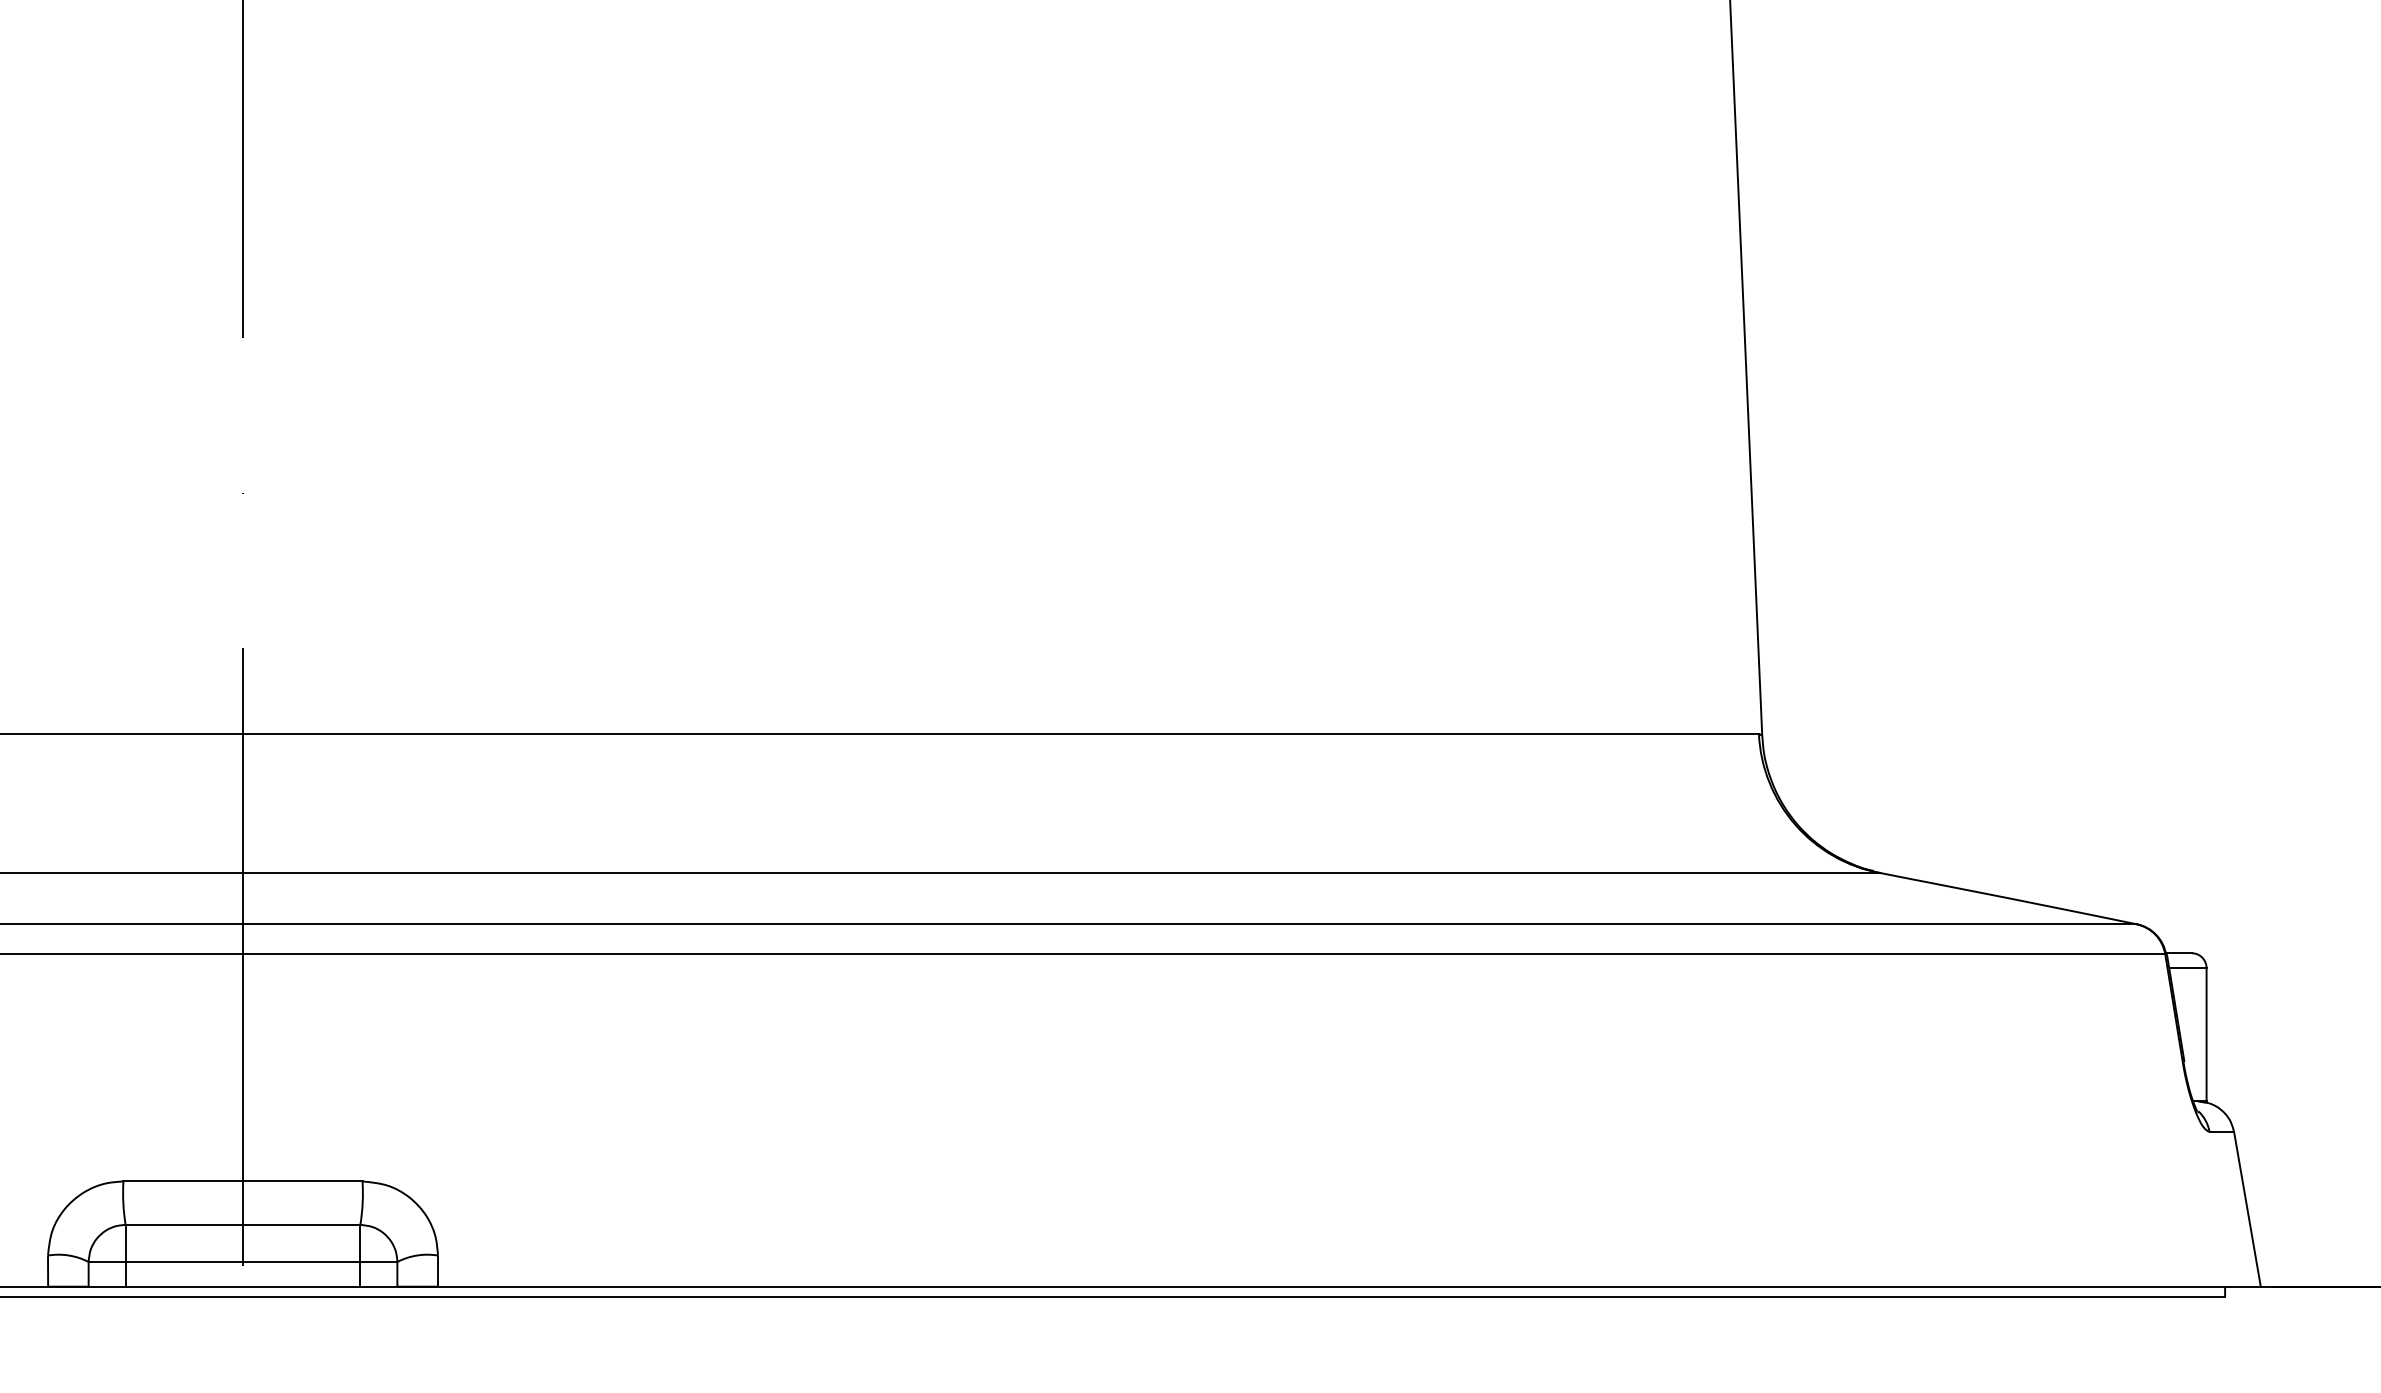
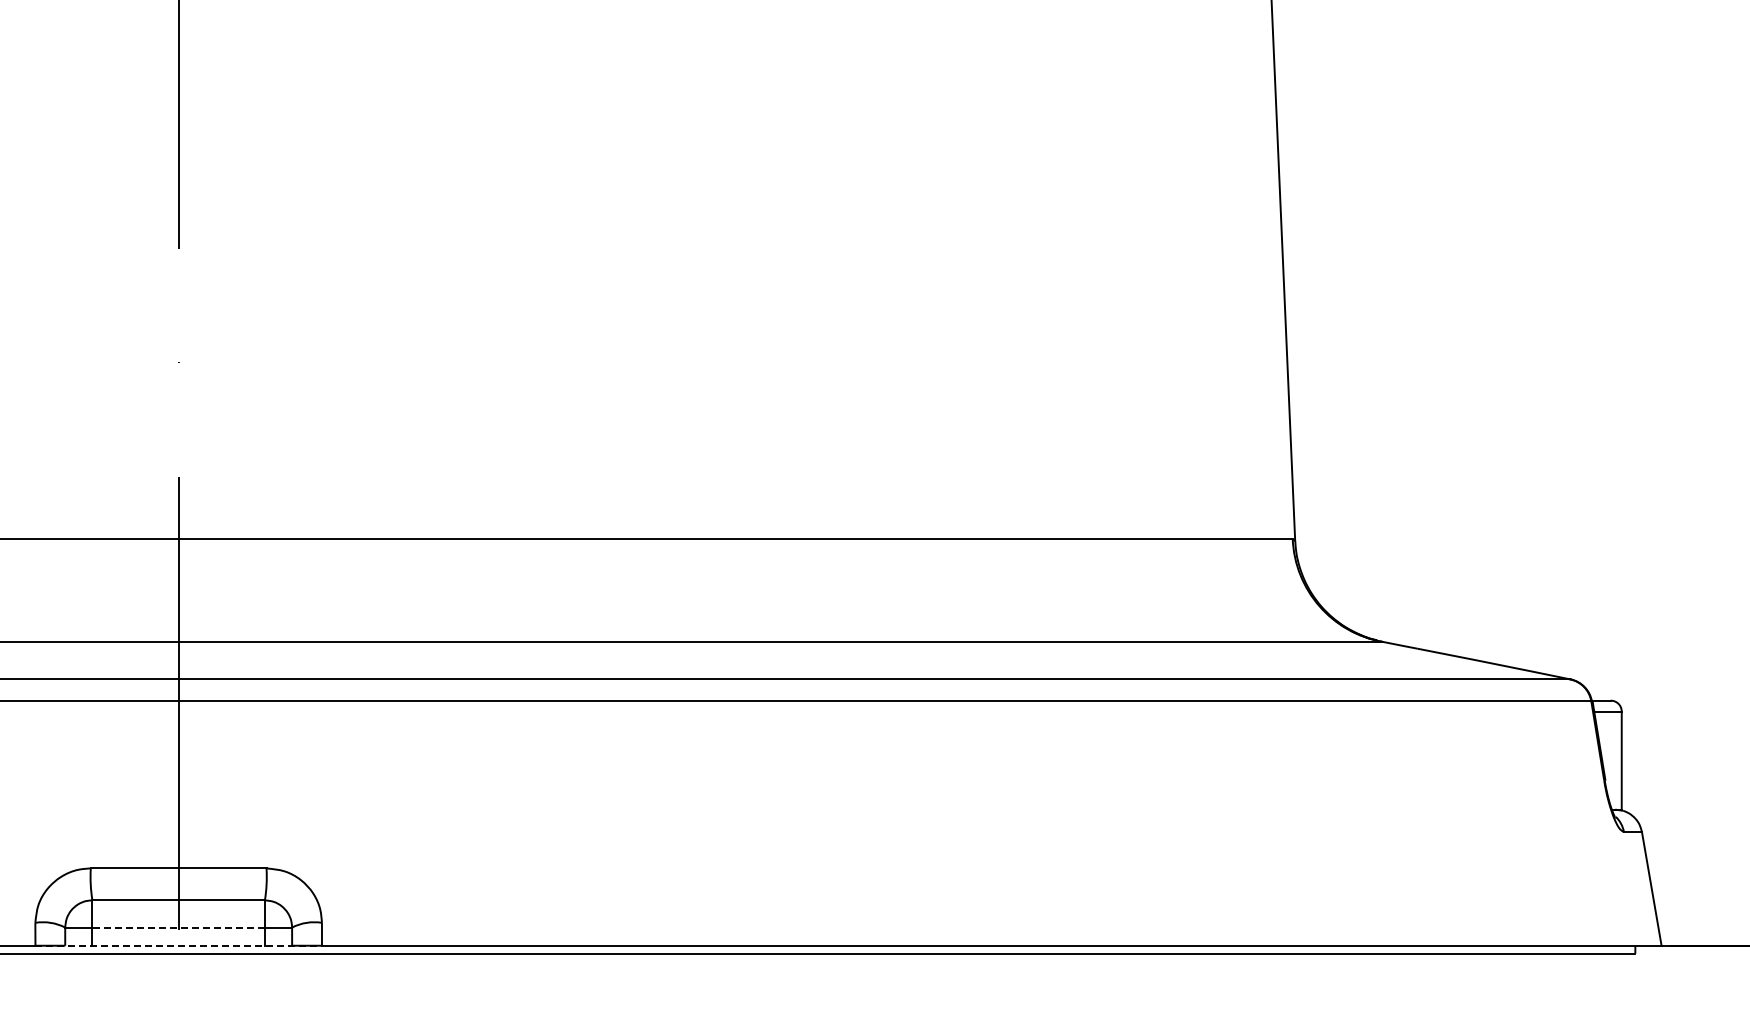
line: (242, 1261) -> (178, 927), solid -> dashed
line: (244, 1286) -> (179, 945), solid -> dashed

